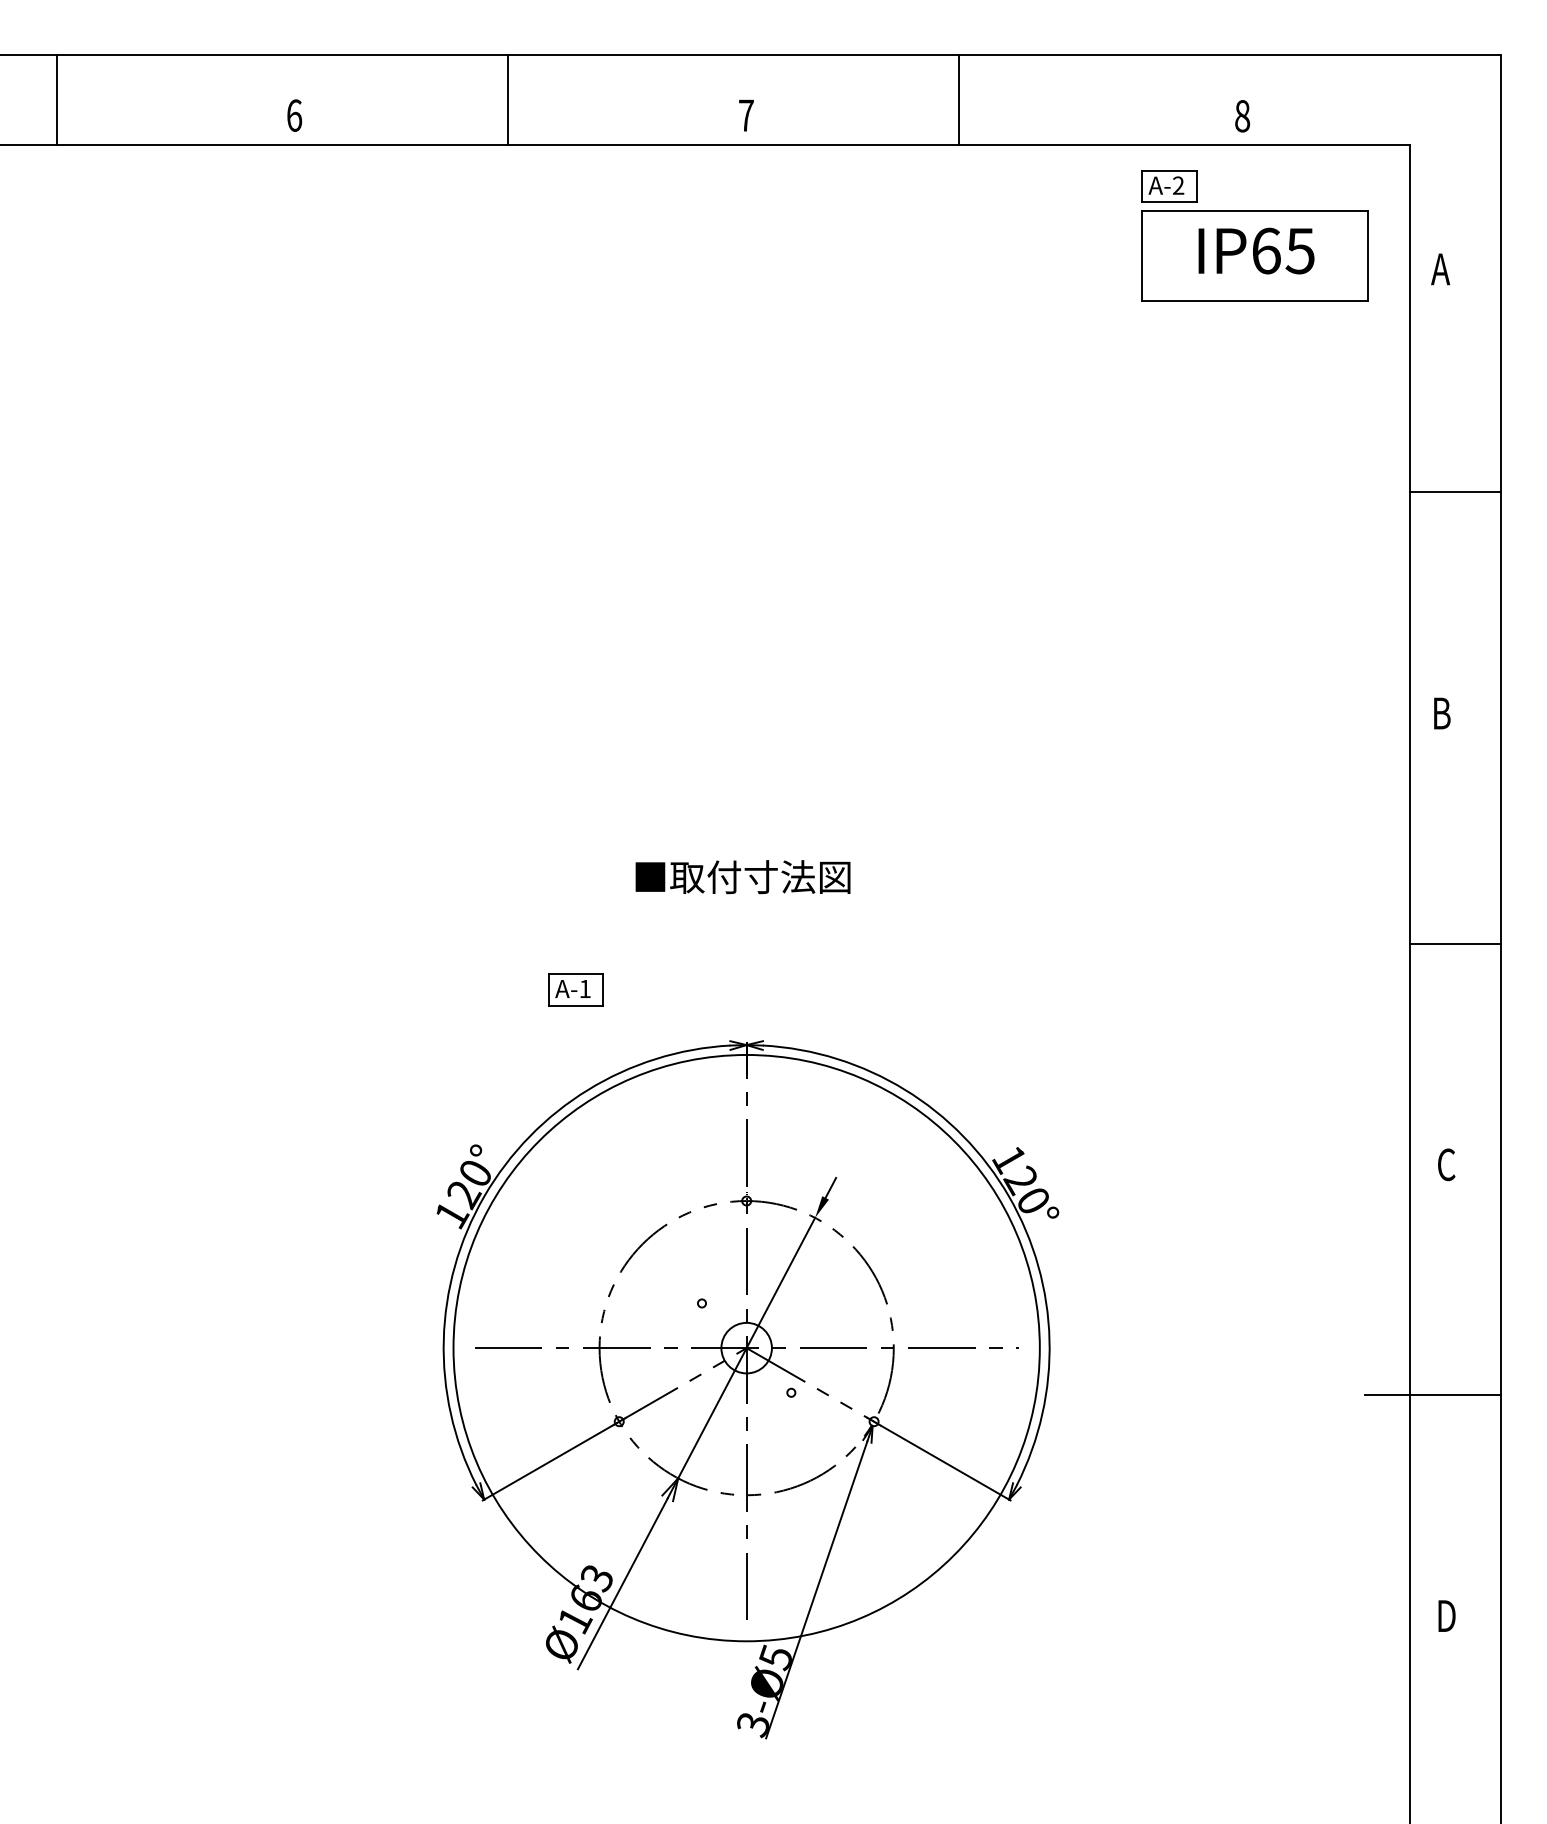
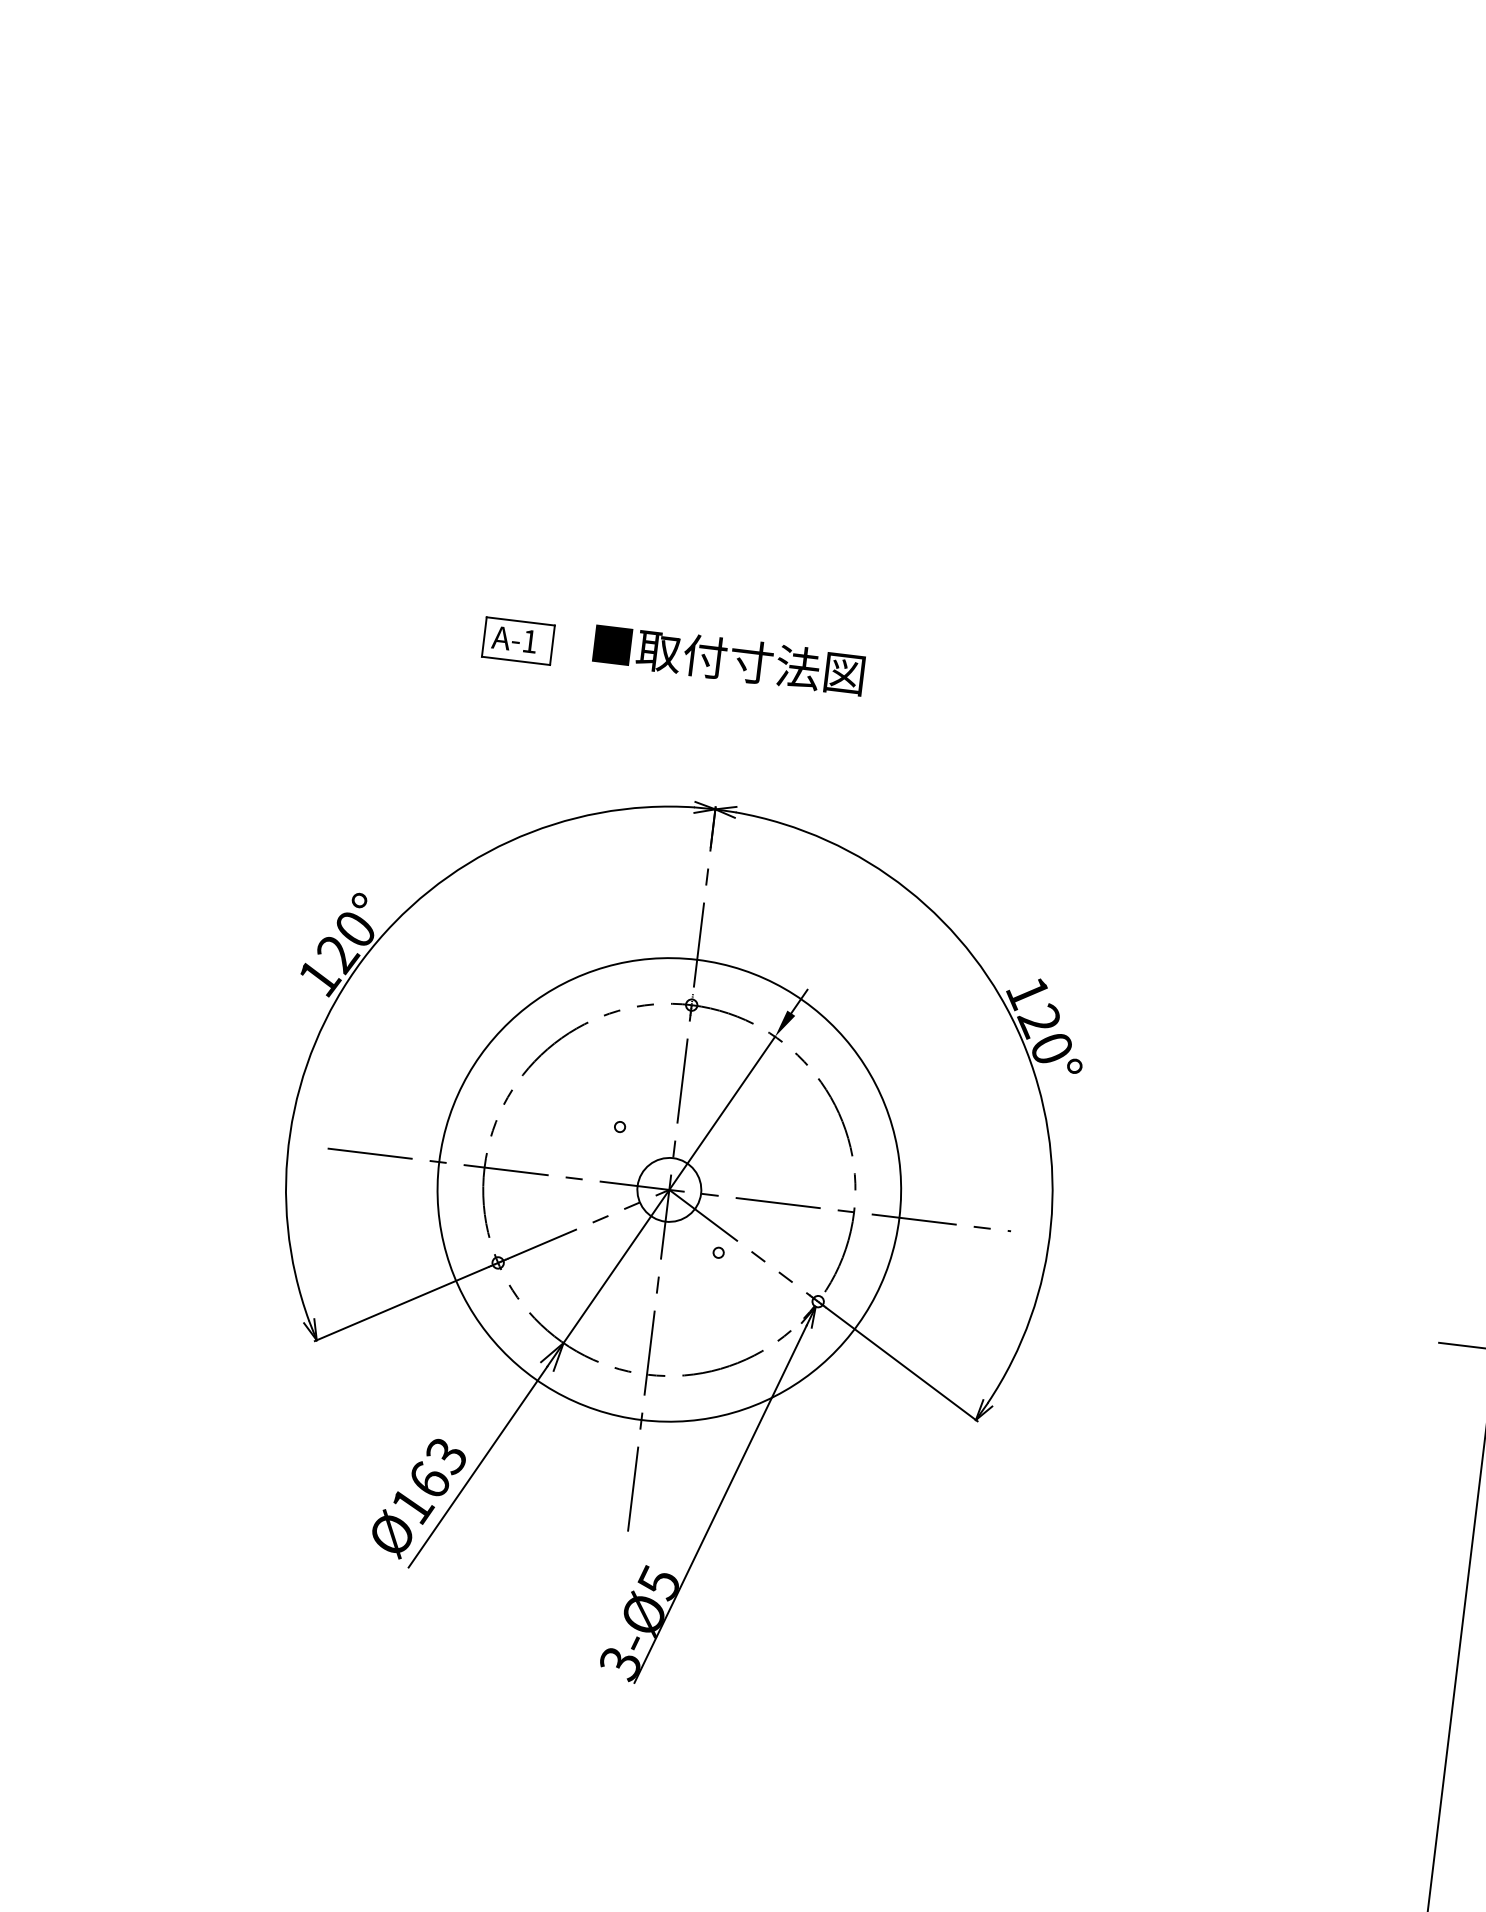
text: (742, 877) -> (728, 659), moved
part: (575, 989) -> (517, 640), moved
circle: (746, 1347) -> (669, 1189), size x0.62

